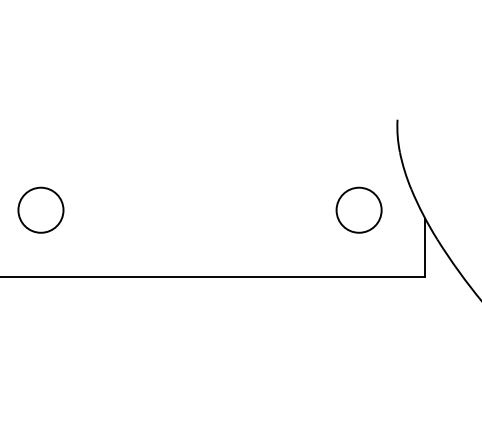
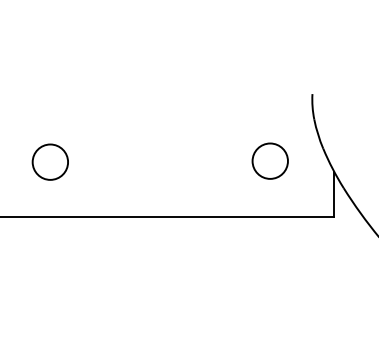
circle: (39, 209) -> (49, 161), moved
circle: (358, 209) -> (269, 160), moved

